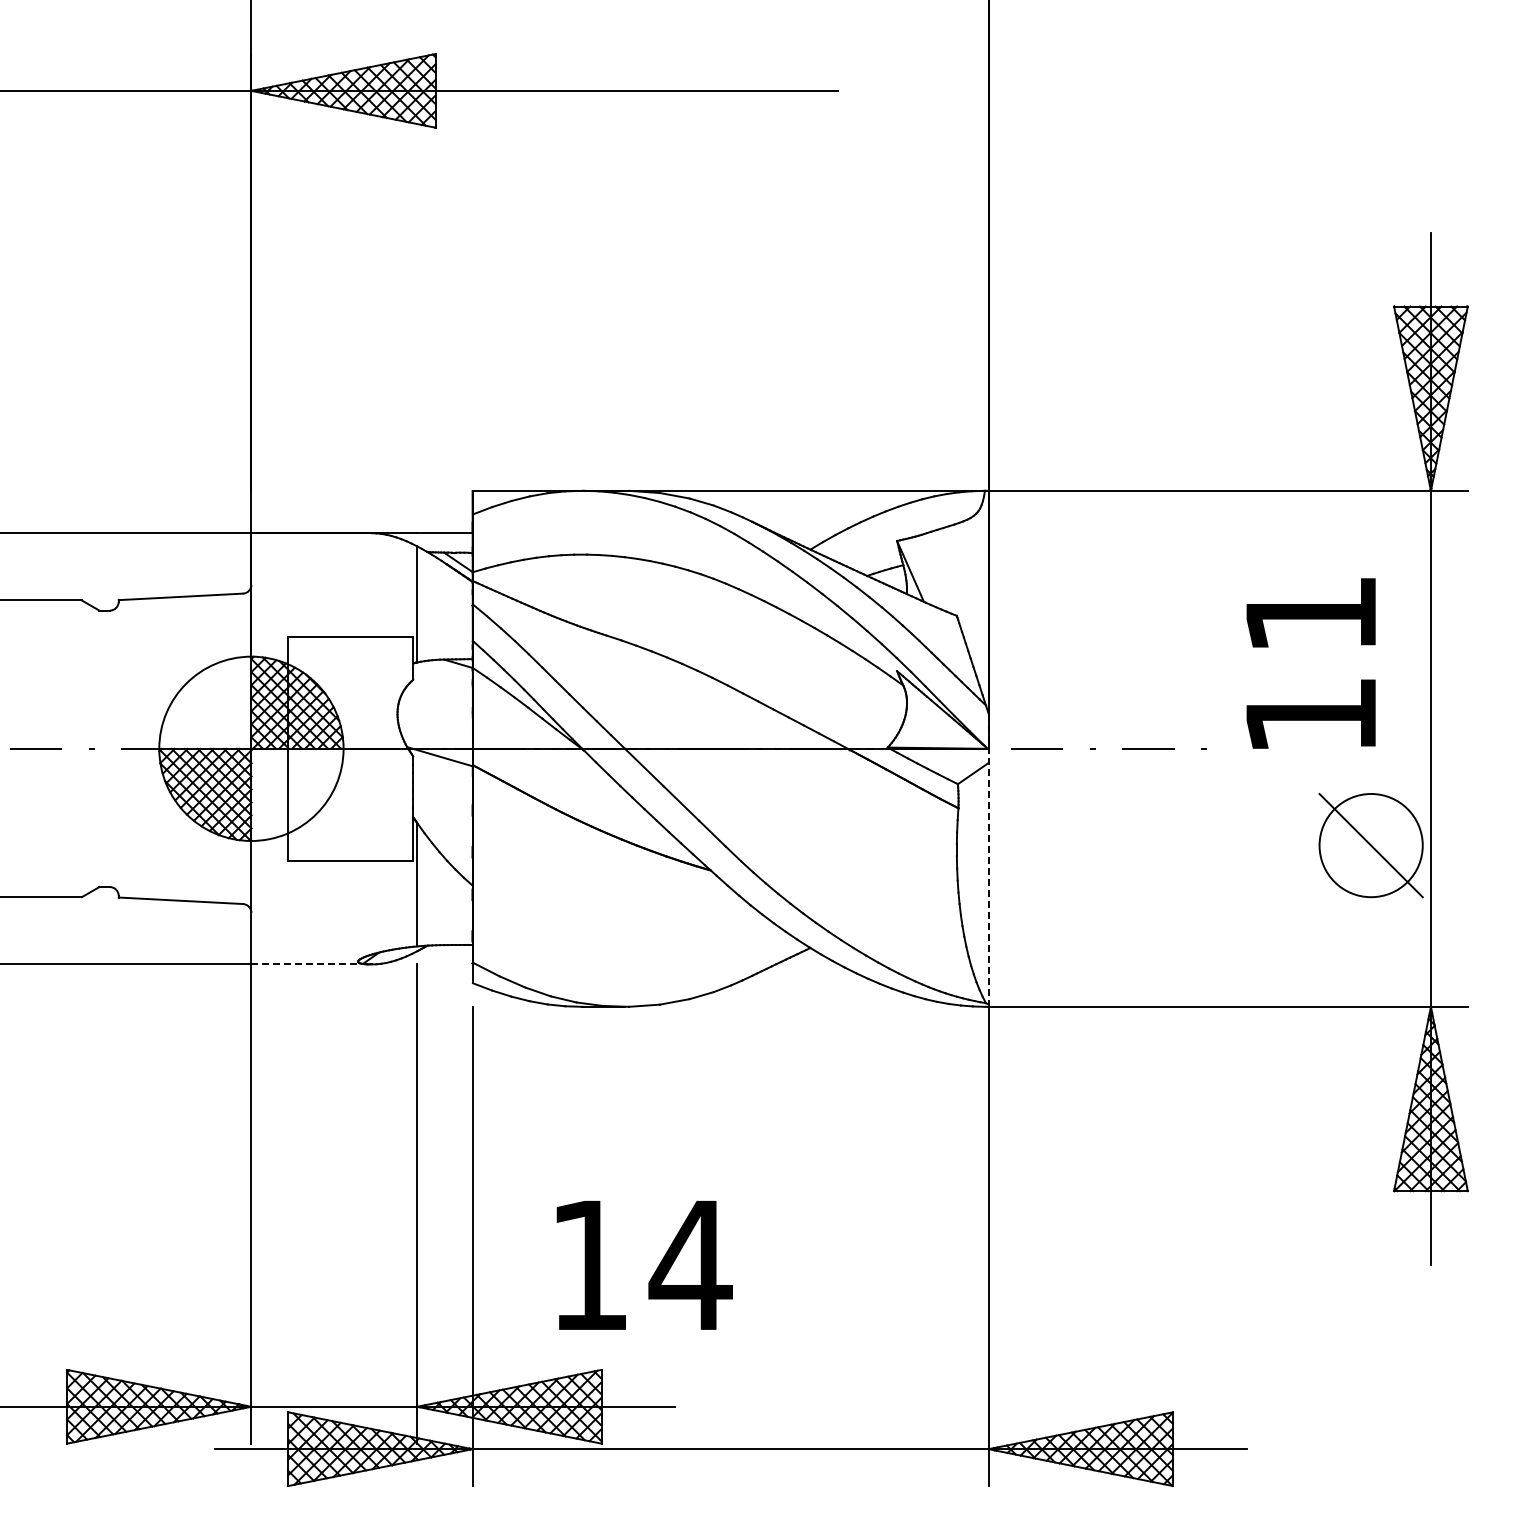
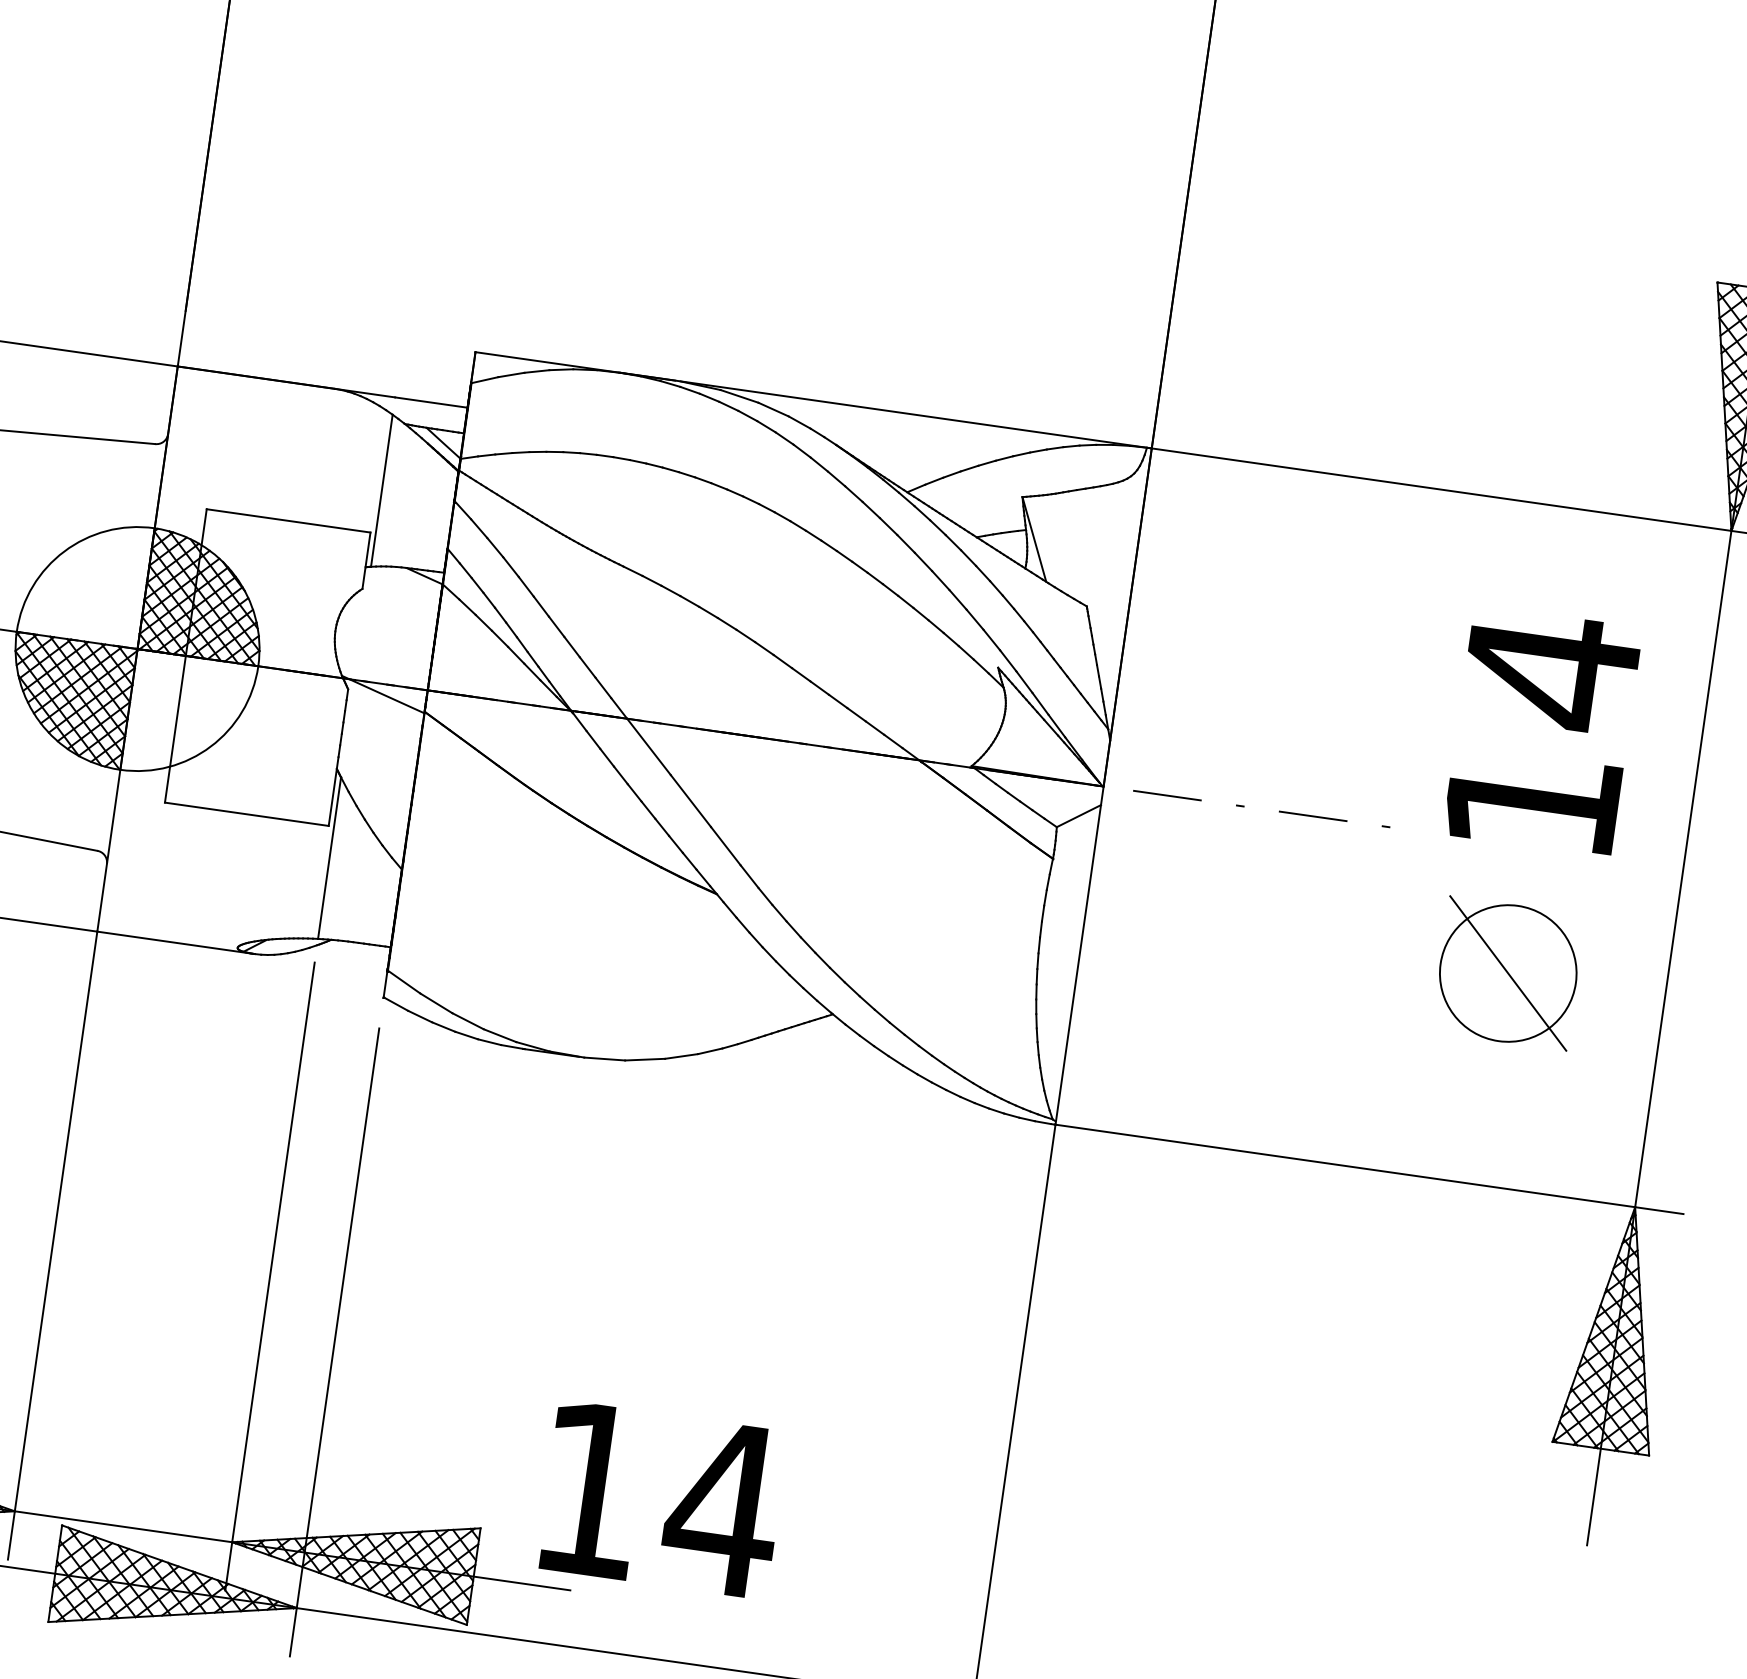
text: (1310, 614) -> (1550, 670), 11 -> 14
part: (1370, 845) -> (1507, 973), moved
line: (988, 860) -> (1082, 932), dashed -> solid
line: (311, 964) -> (176, 942), dashed -> solid
text: (644, 1264) -> (662, 1498), moved

